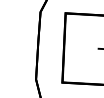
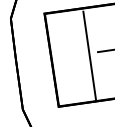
line: (91, 50) -> (88, 56), added

